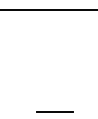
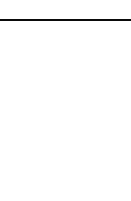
line: (54, 112) -> (46, 193), removed

